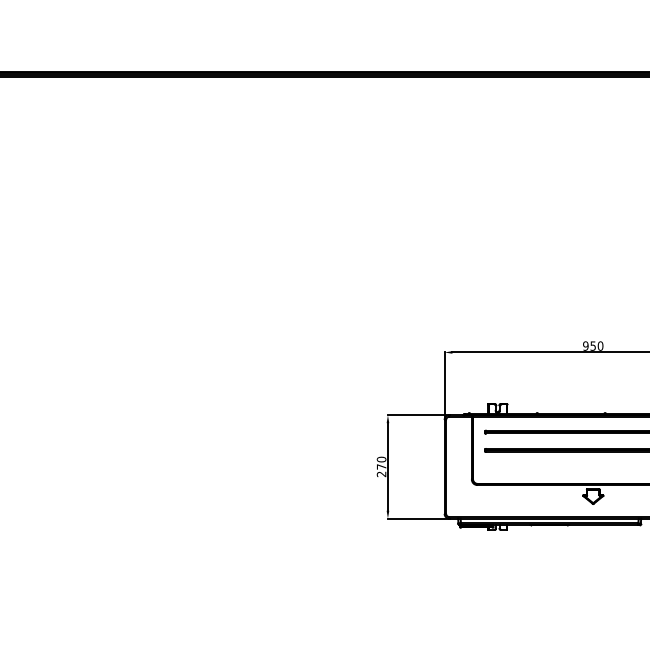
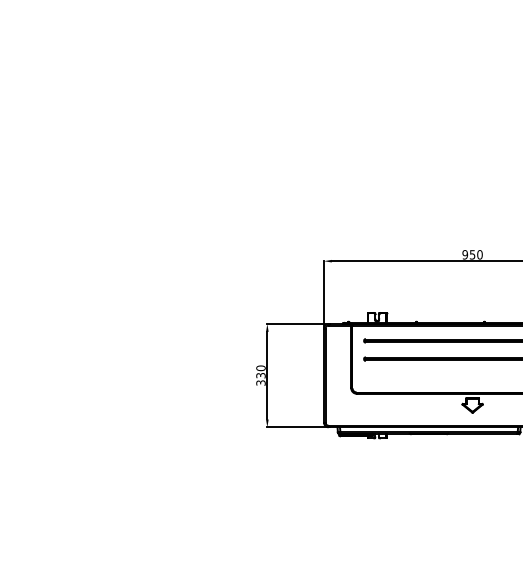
text: (381, 470) -> (260, 379), 270 -> 330

